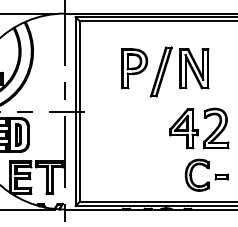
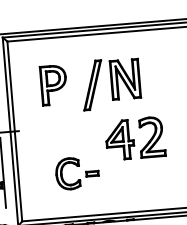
part: (134, 68) -> (53, 85), moved
part: (206, 174) -> (76, 172), moved

